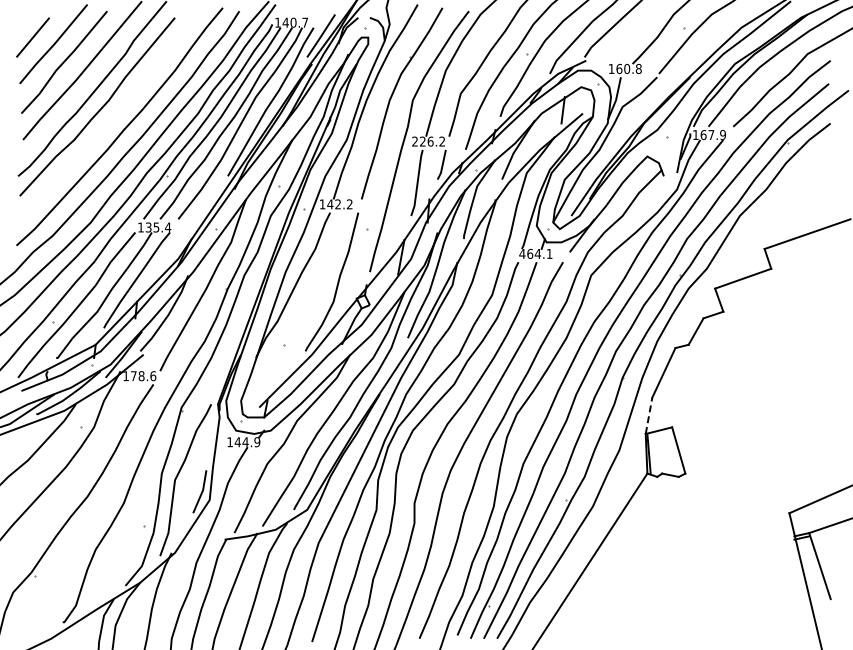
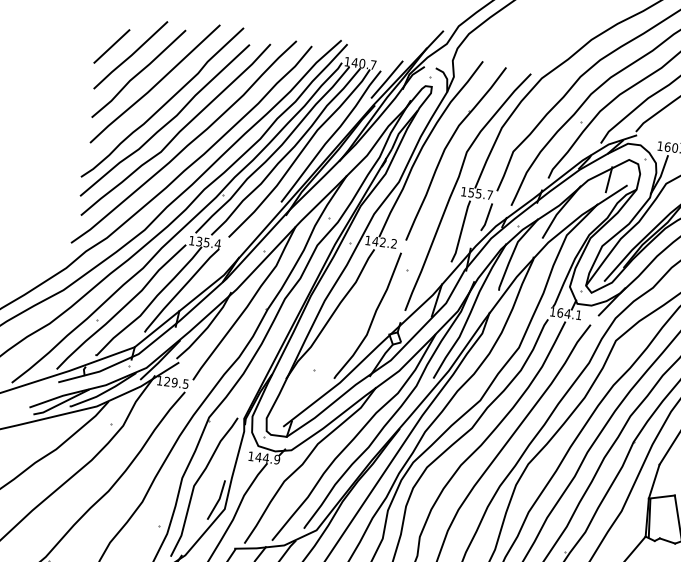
curve: (112, 117) -> (178, 132), added
text: (428, 141) -> (476, 193), 226.2 -> 155.7
text: (522, 253) -> (553, 311), 464.1 -> 164.1
text: (143, 376) -> (176, 383), 178.6 -> 129.5
line: (649, 415) -> (654, 481), dashed -> solid

